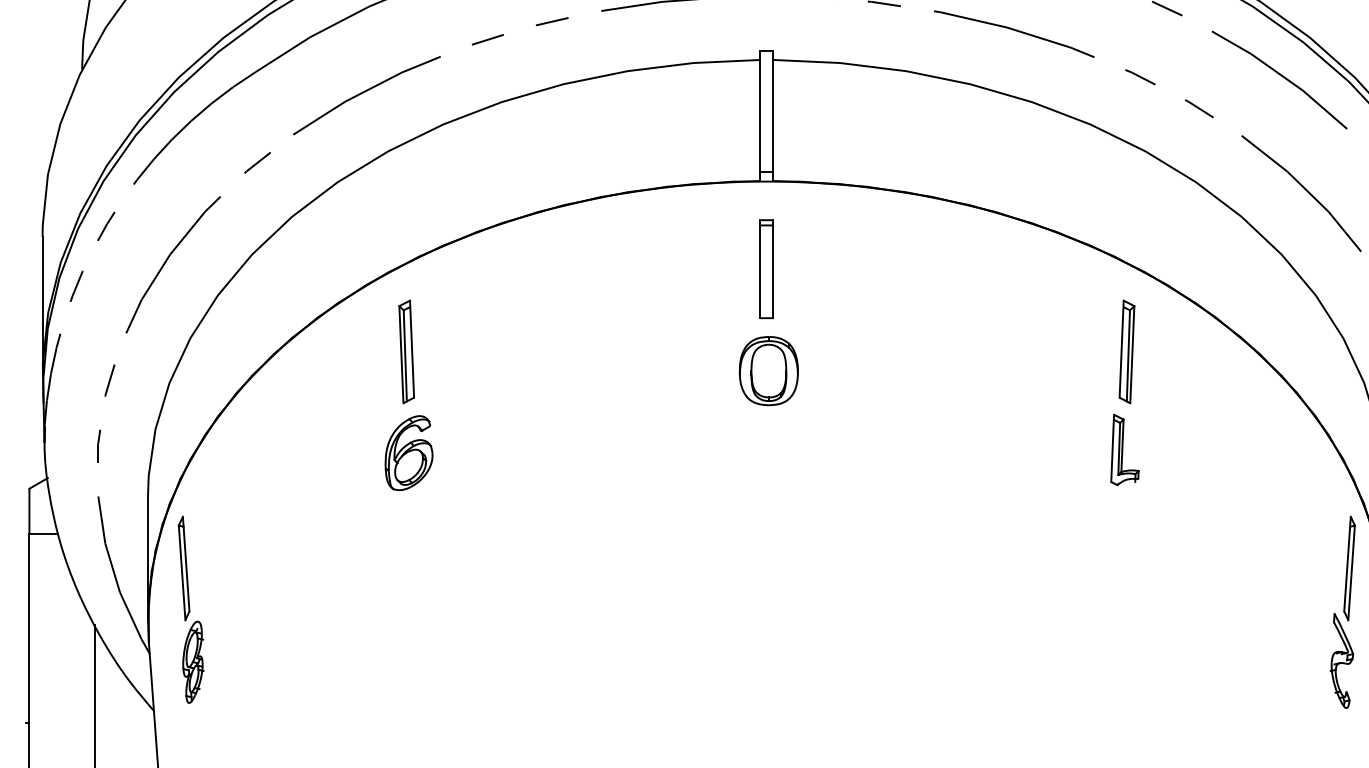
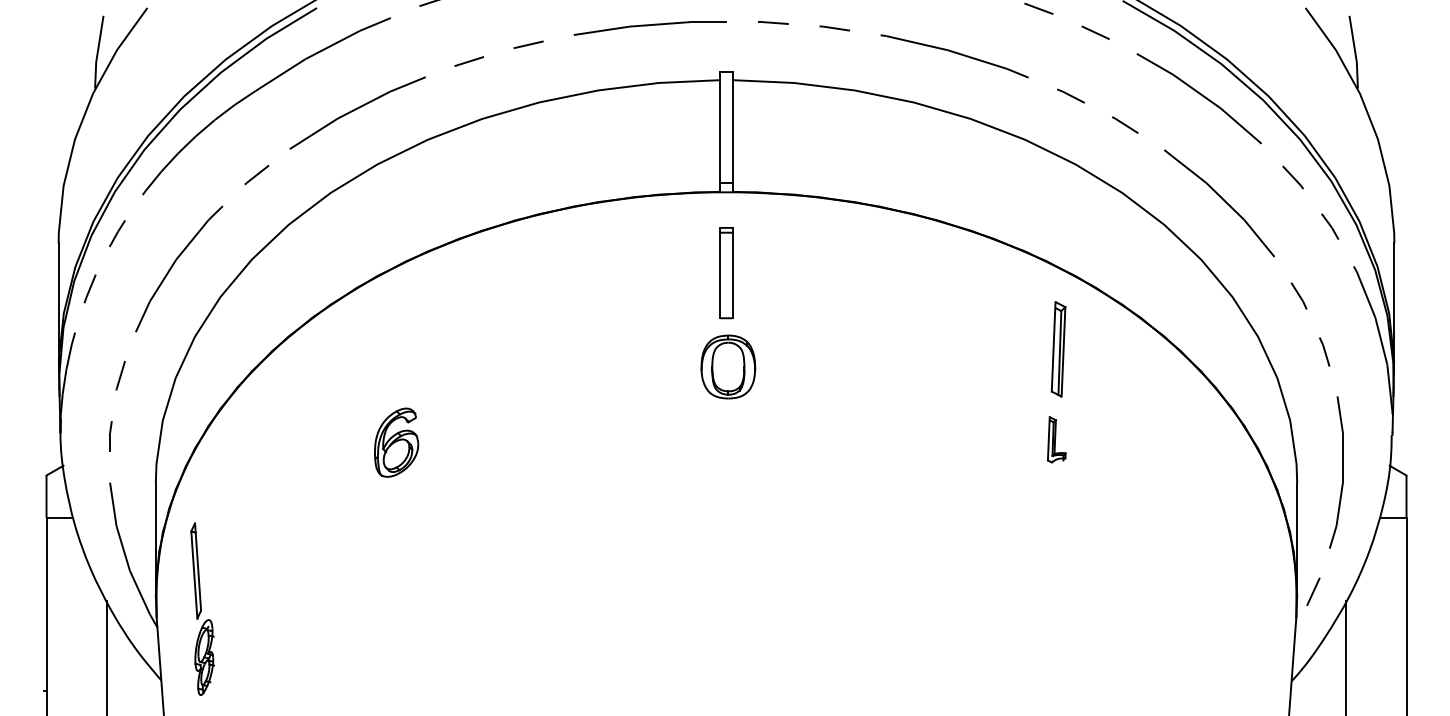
part: (406, 352) -> (394, 349), removed
part: (1124, 449) -> (1056, 439), size x0.7
part: (190, 609) -> (202, 608), moved
part: (1342, 612) -> (1257, 589), removed

